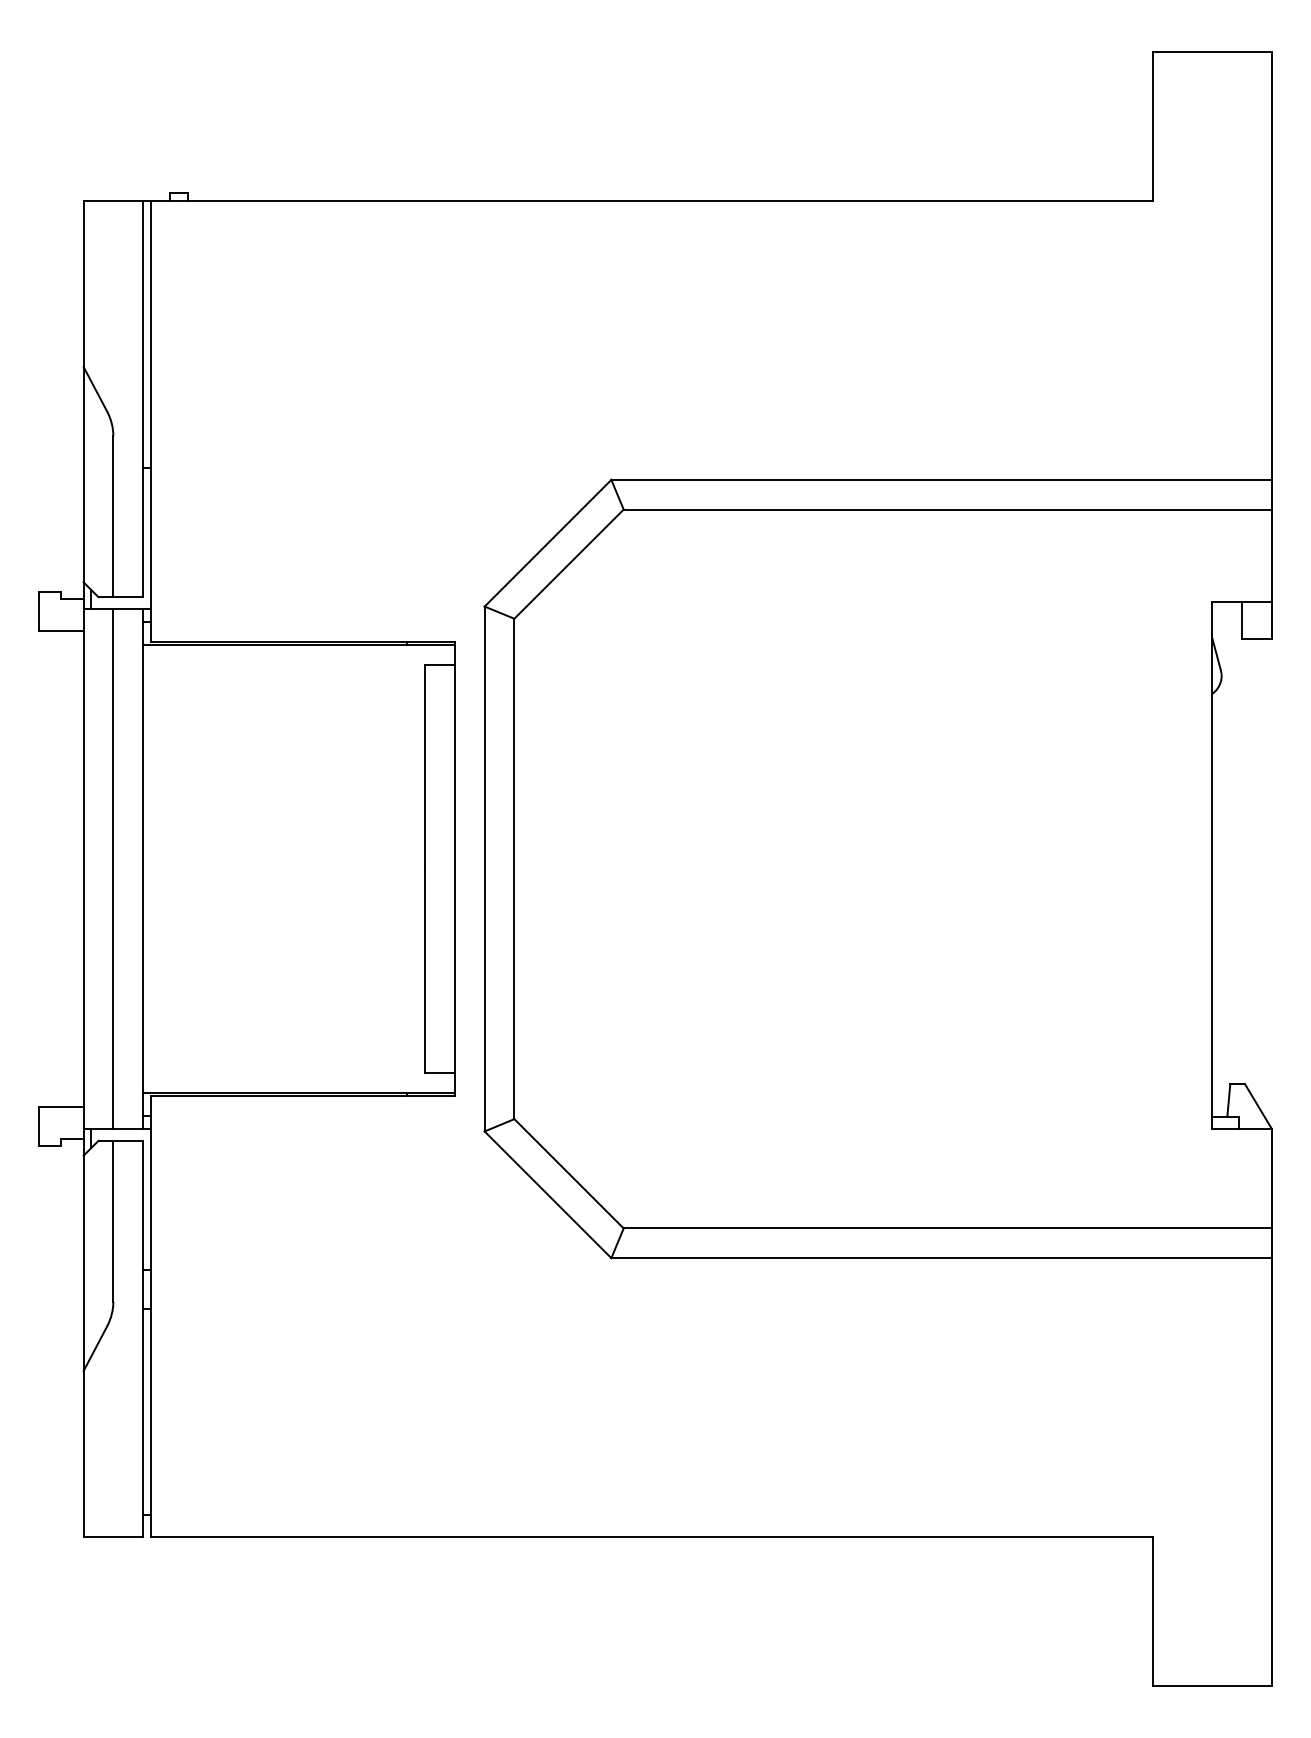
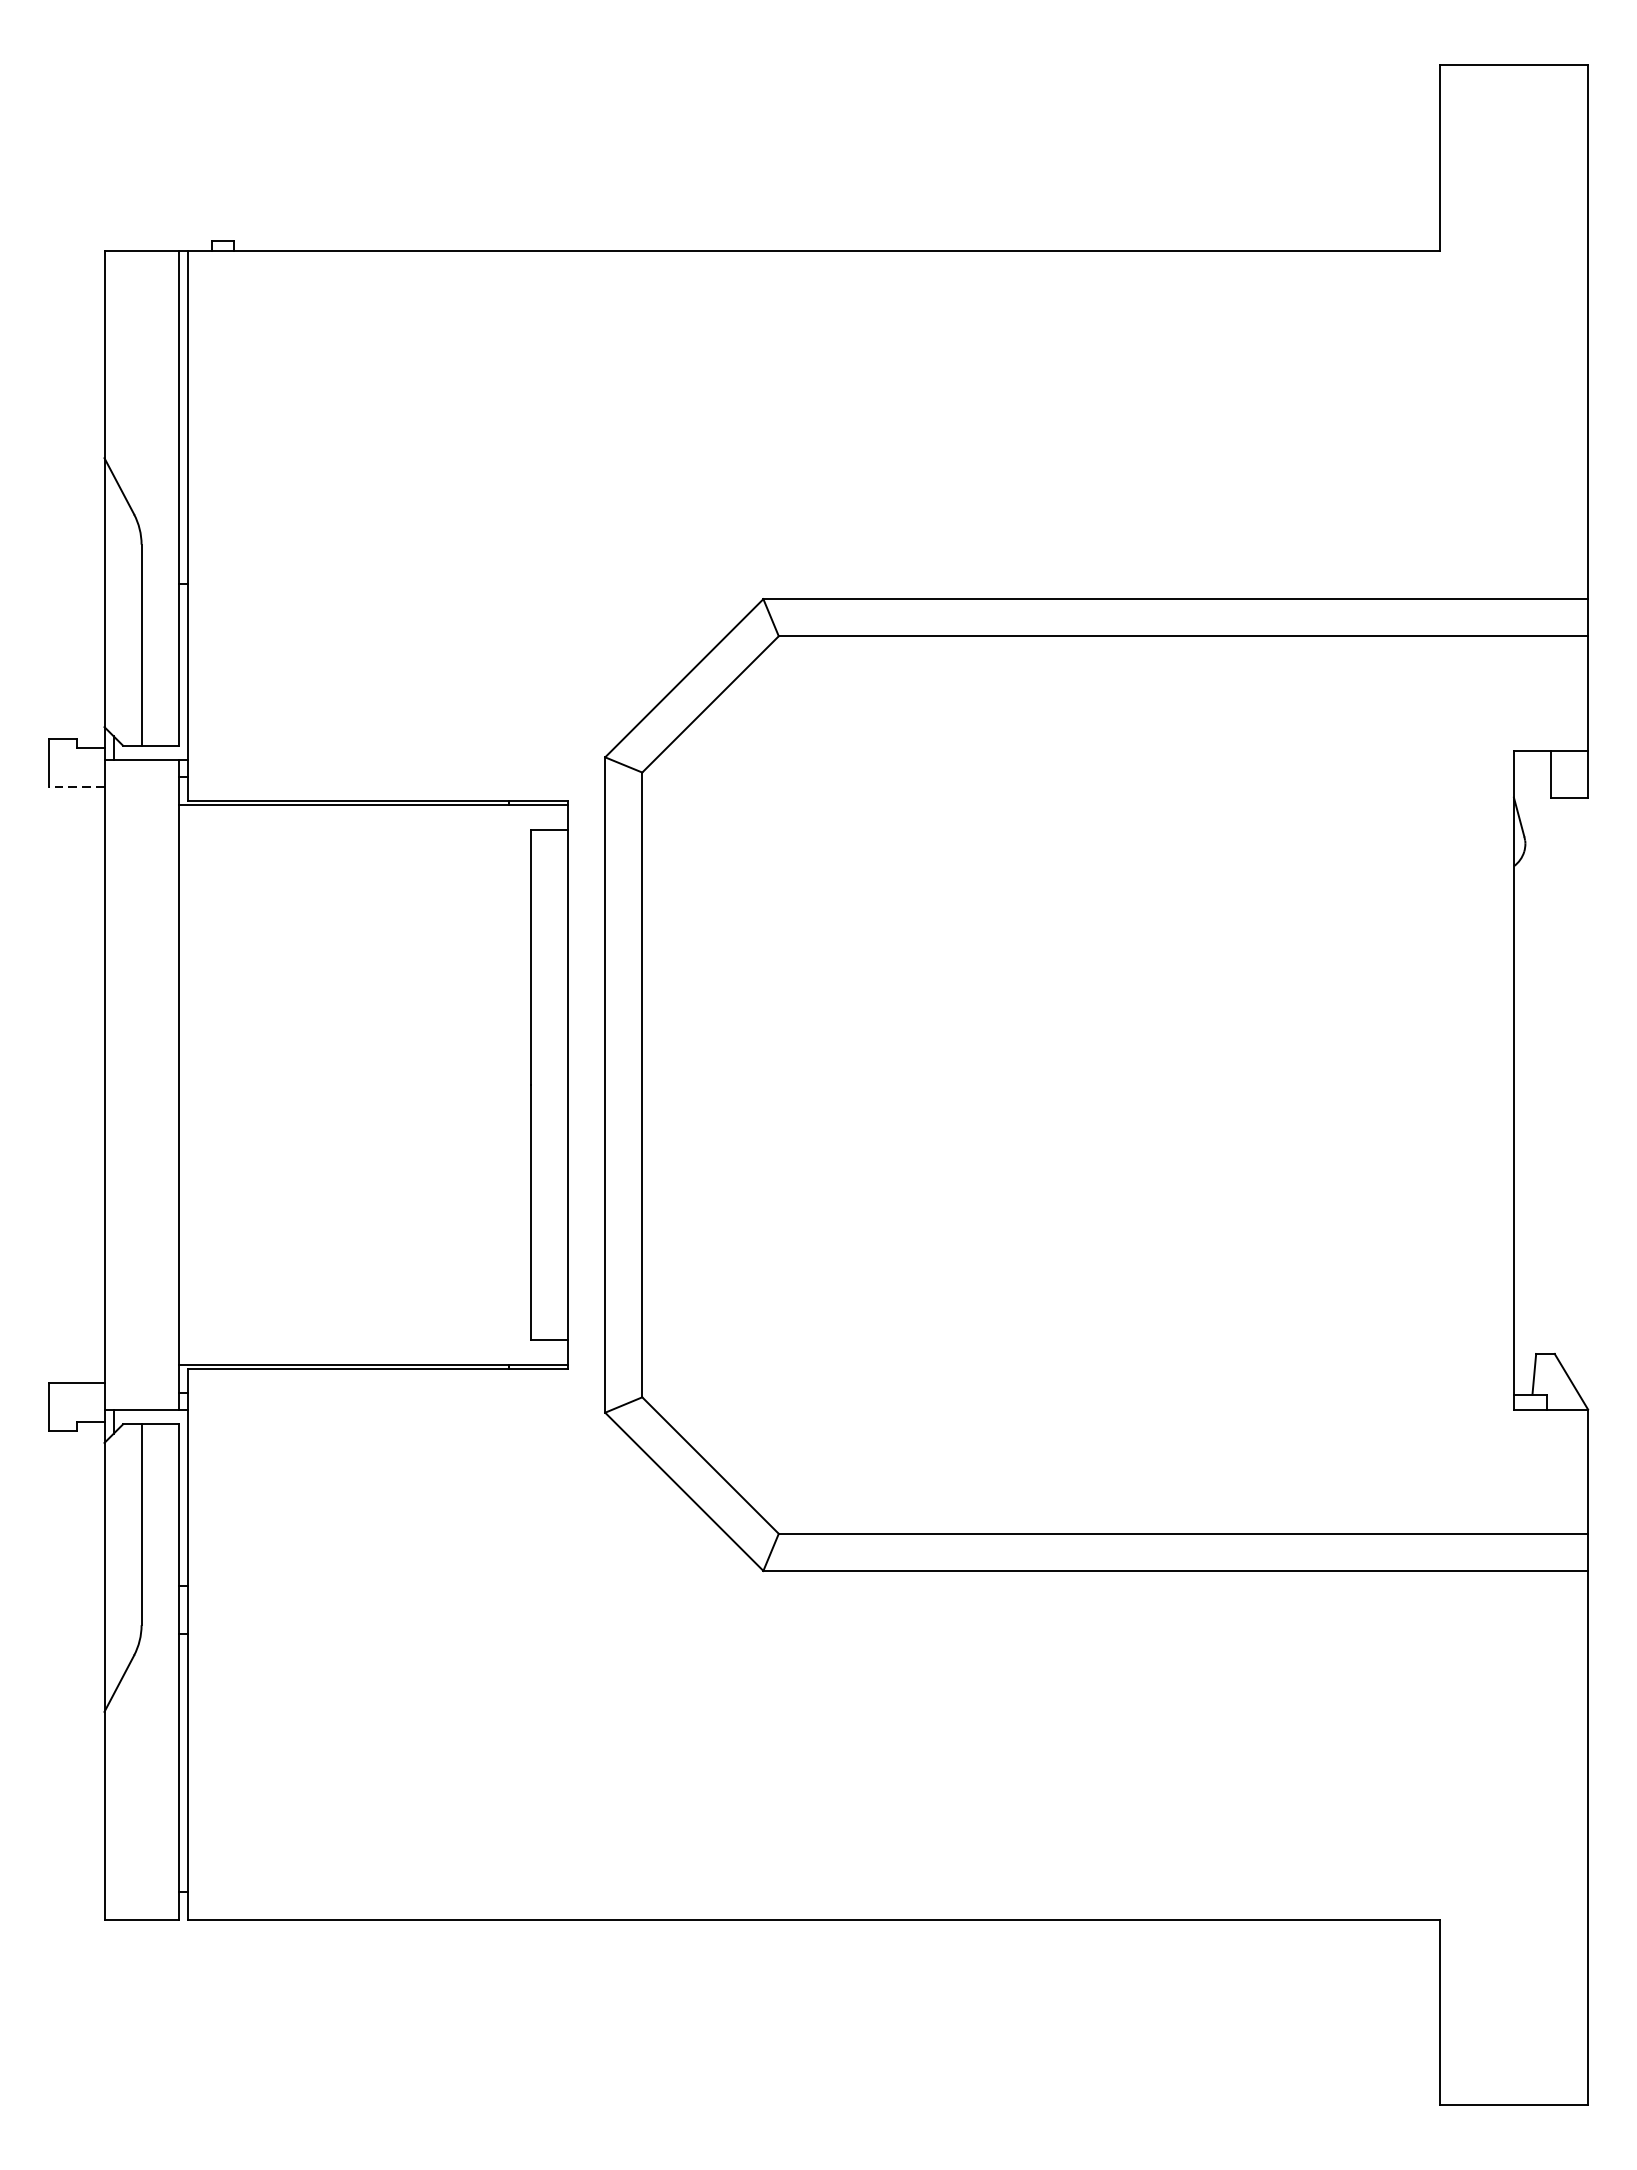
line: (60, 630) -> (75, 787), solid -> dashed
line: (113, 868) -> (141, 1084), removed

